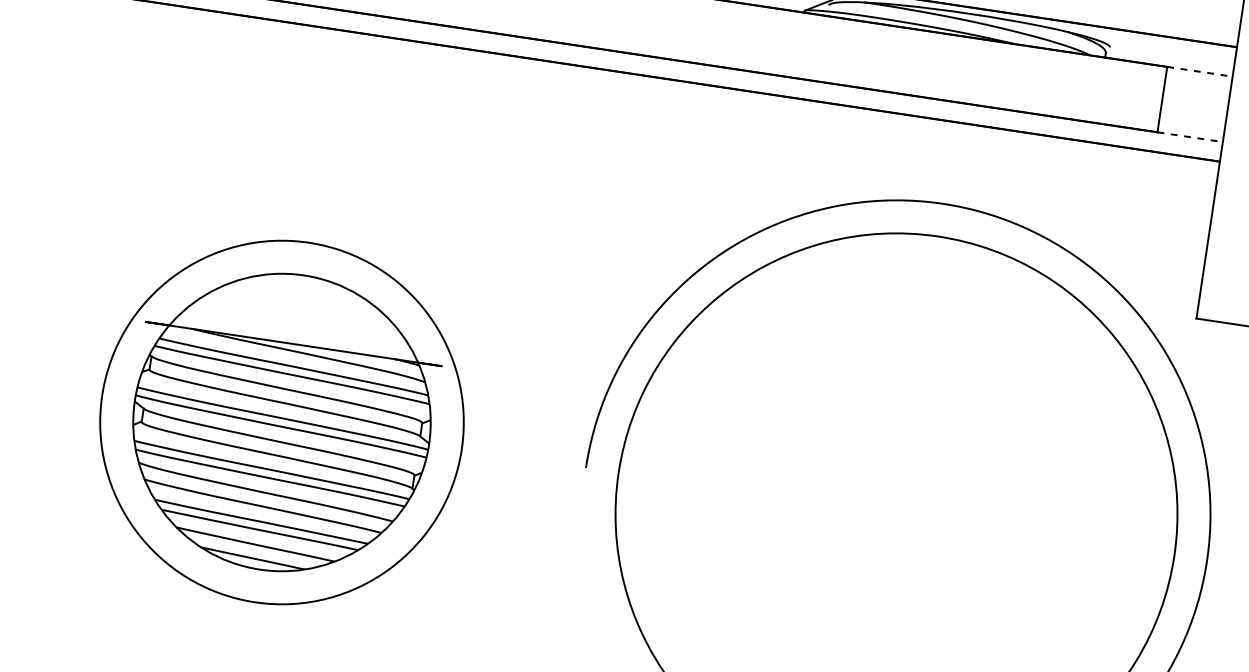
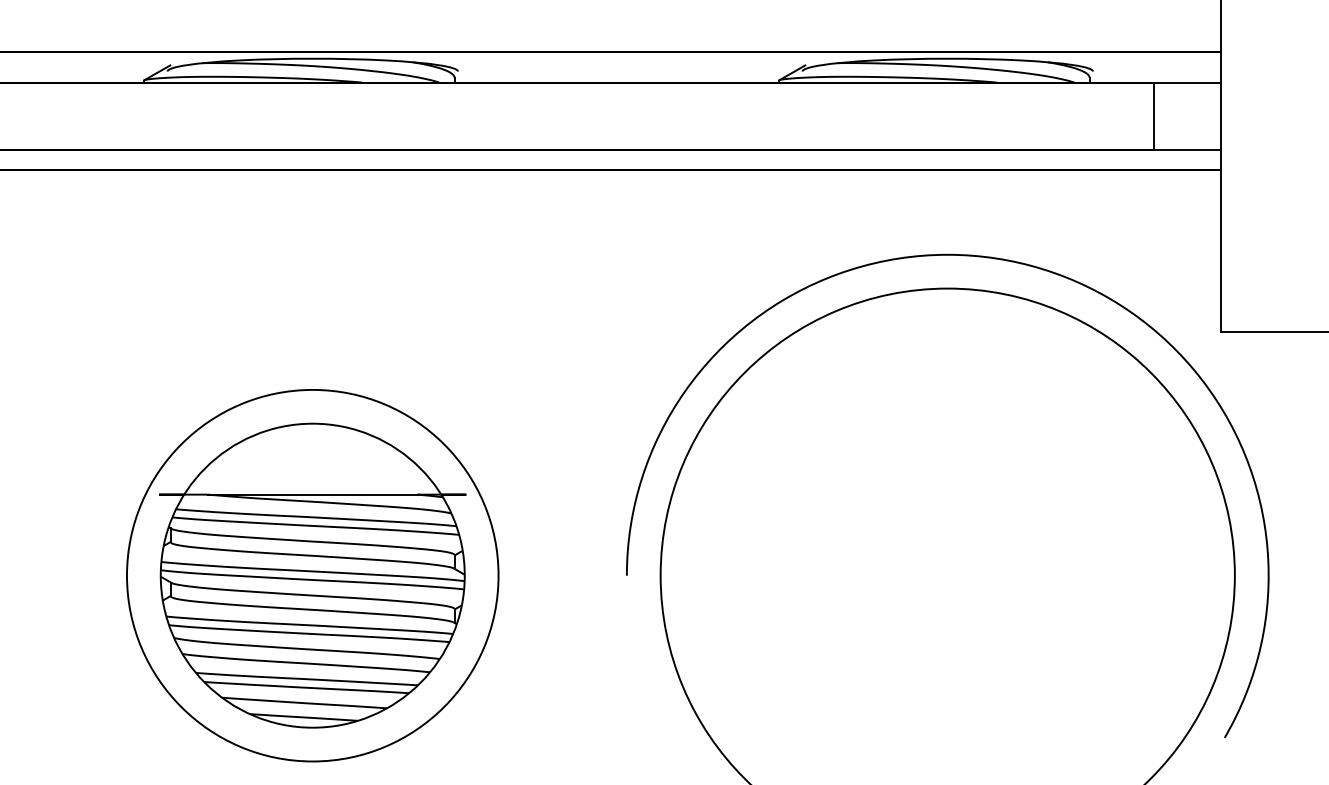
line: (1199, 71) -> (1187, 82), dashed -> solid
line: (1190, 137) -> (1187, 150), dashed -> solid

